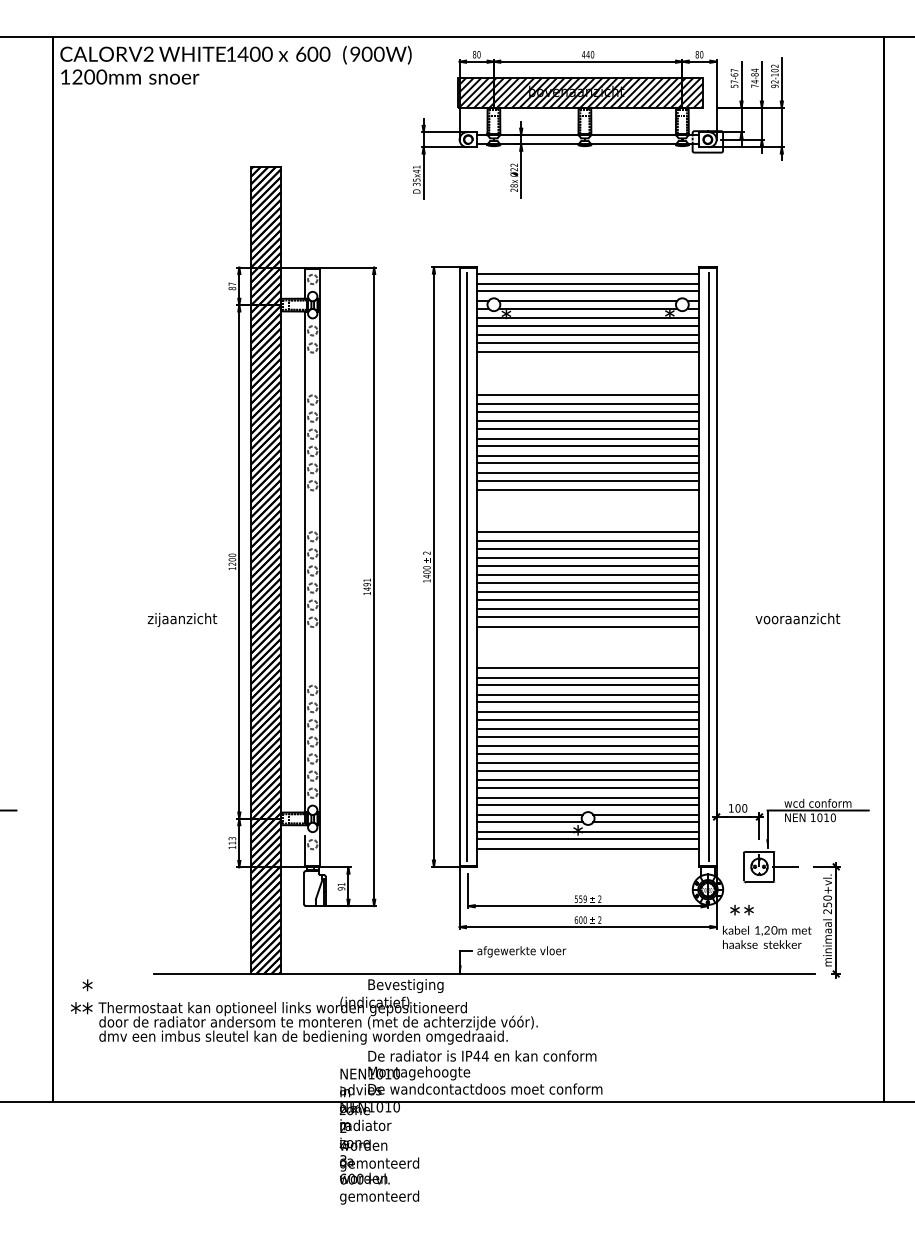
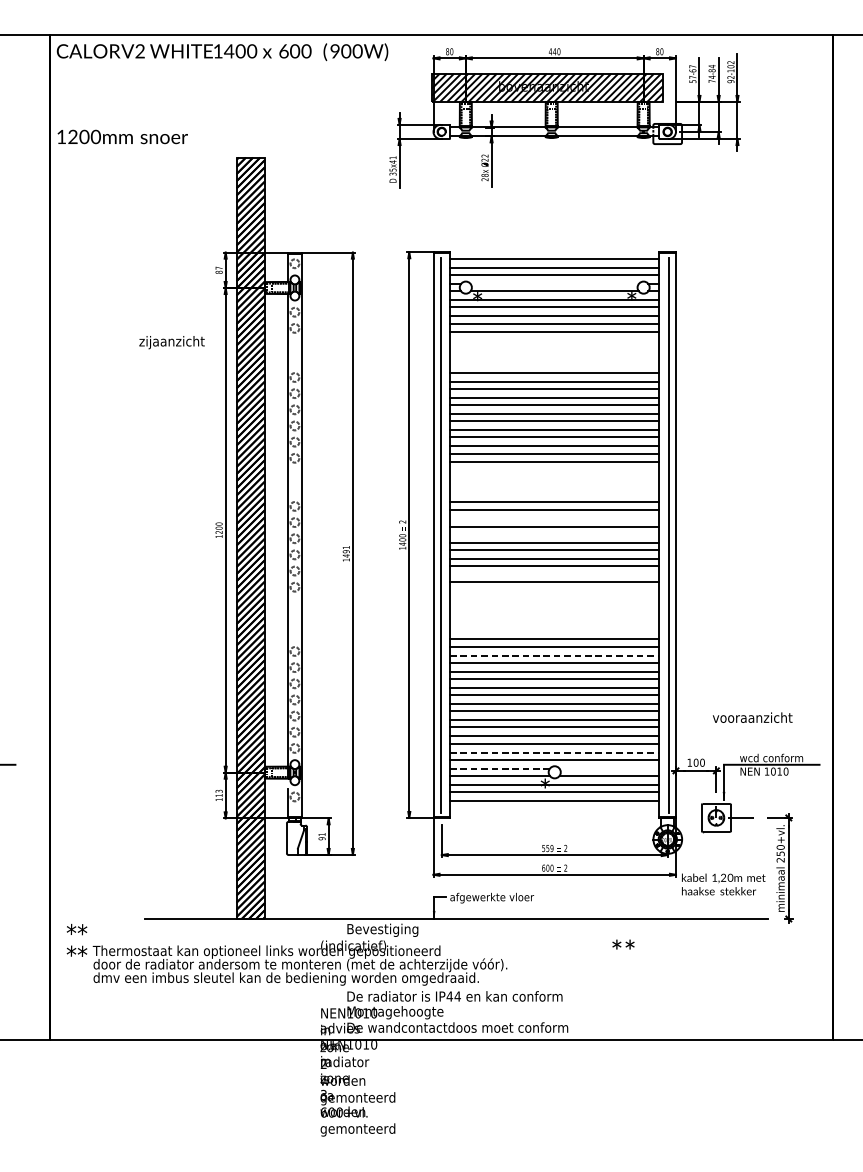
text: (130, 76) -> (123, 136), moved
line: (588, 300) -> (555, 283), removed
line: (588, 548) -> (555, 517), removed
line: (588, 565) -> (555, 533), removed
line: (588, 609) -> (555, 575), removed
text: (797, 618) -> (752, 717), moved
text: (182, 619) -> (172, 342), moved
line: (588, 626) -> (555, 591), removed
line: (588, 668) -> (555, 630), removed
line: (588, 694) -> (555, 655), solid -> dashed
line: (588, 797) -> (555, 752), solid -> dashed
line: (530, 814) -> (500, 768), solid -> dashed
line: (646, 814) -> (609, 768), removed
text: (741, 909) -> (623, 944), moved
text: (75, 984) -> (71, 928), * -> **

